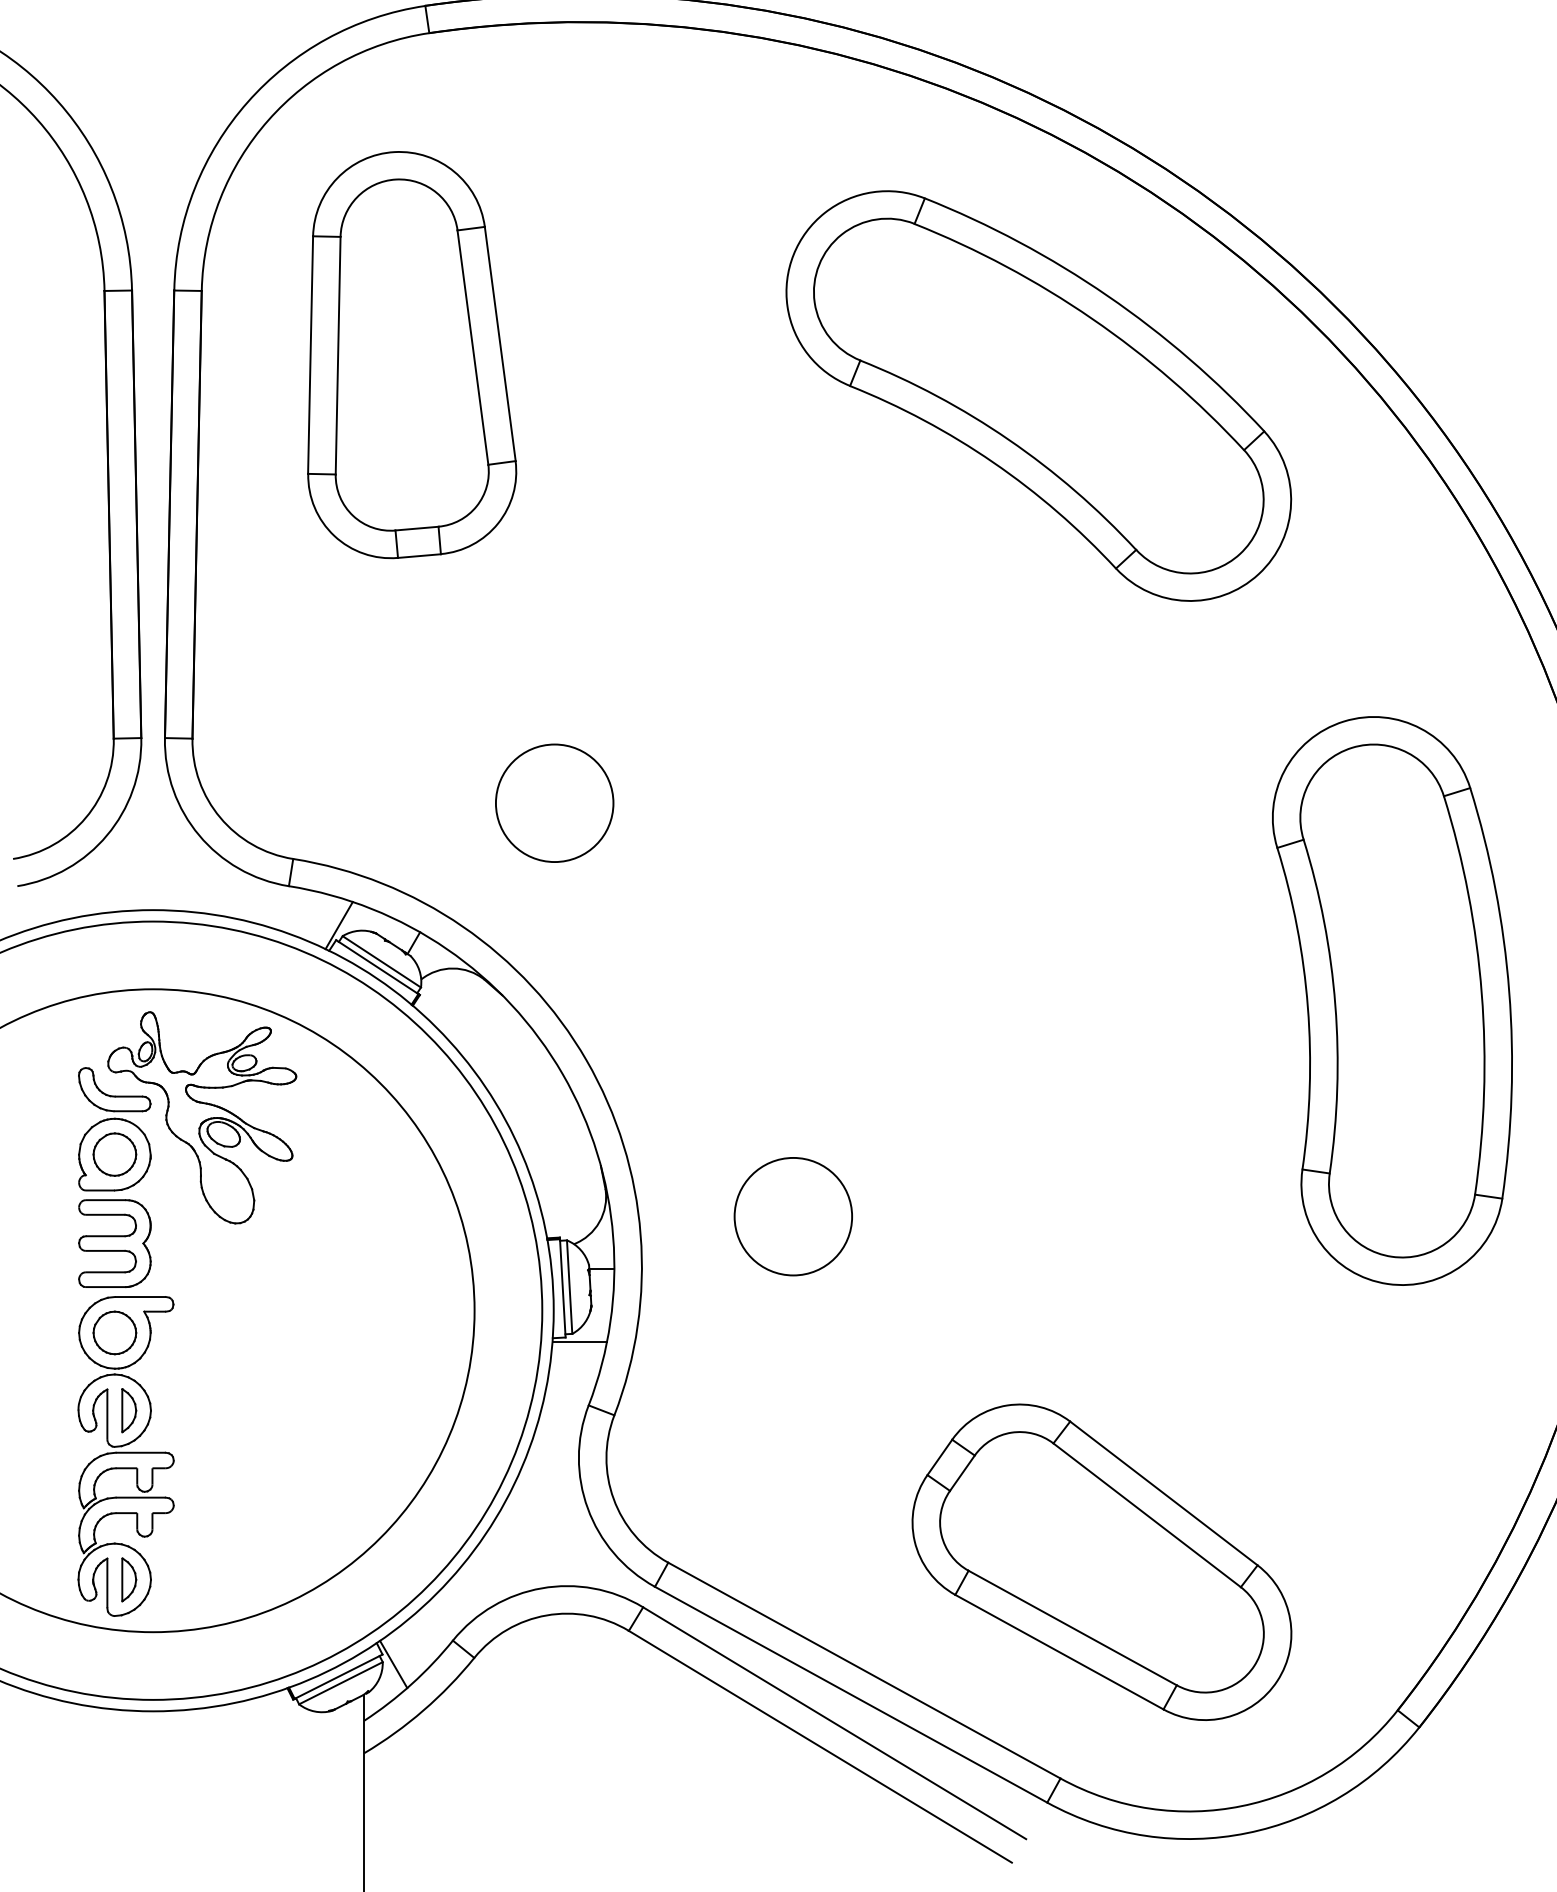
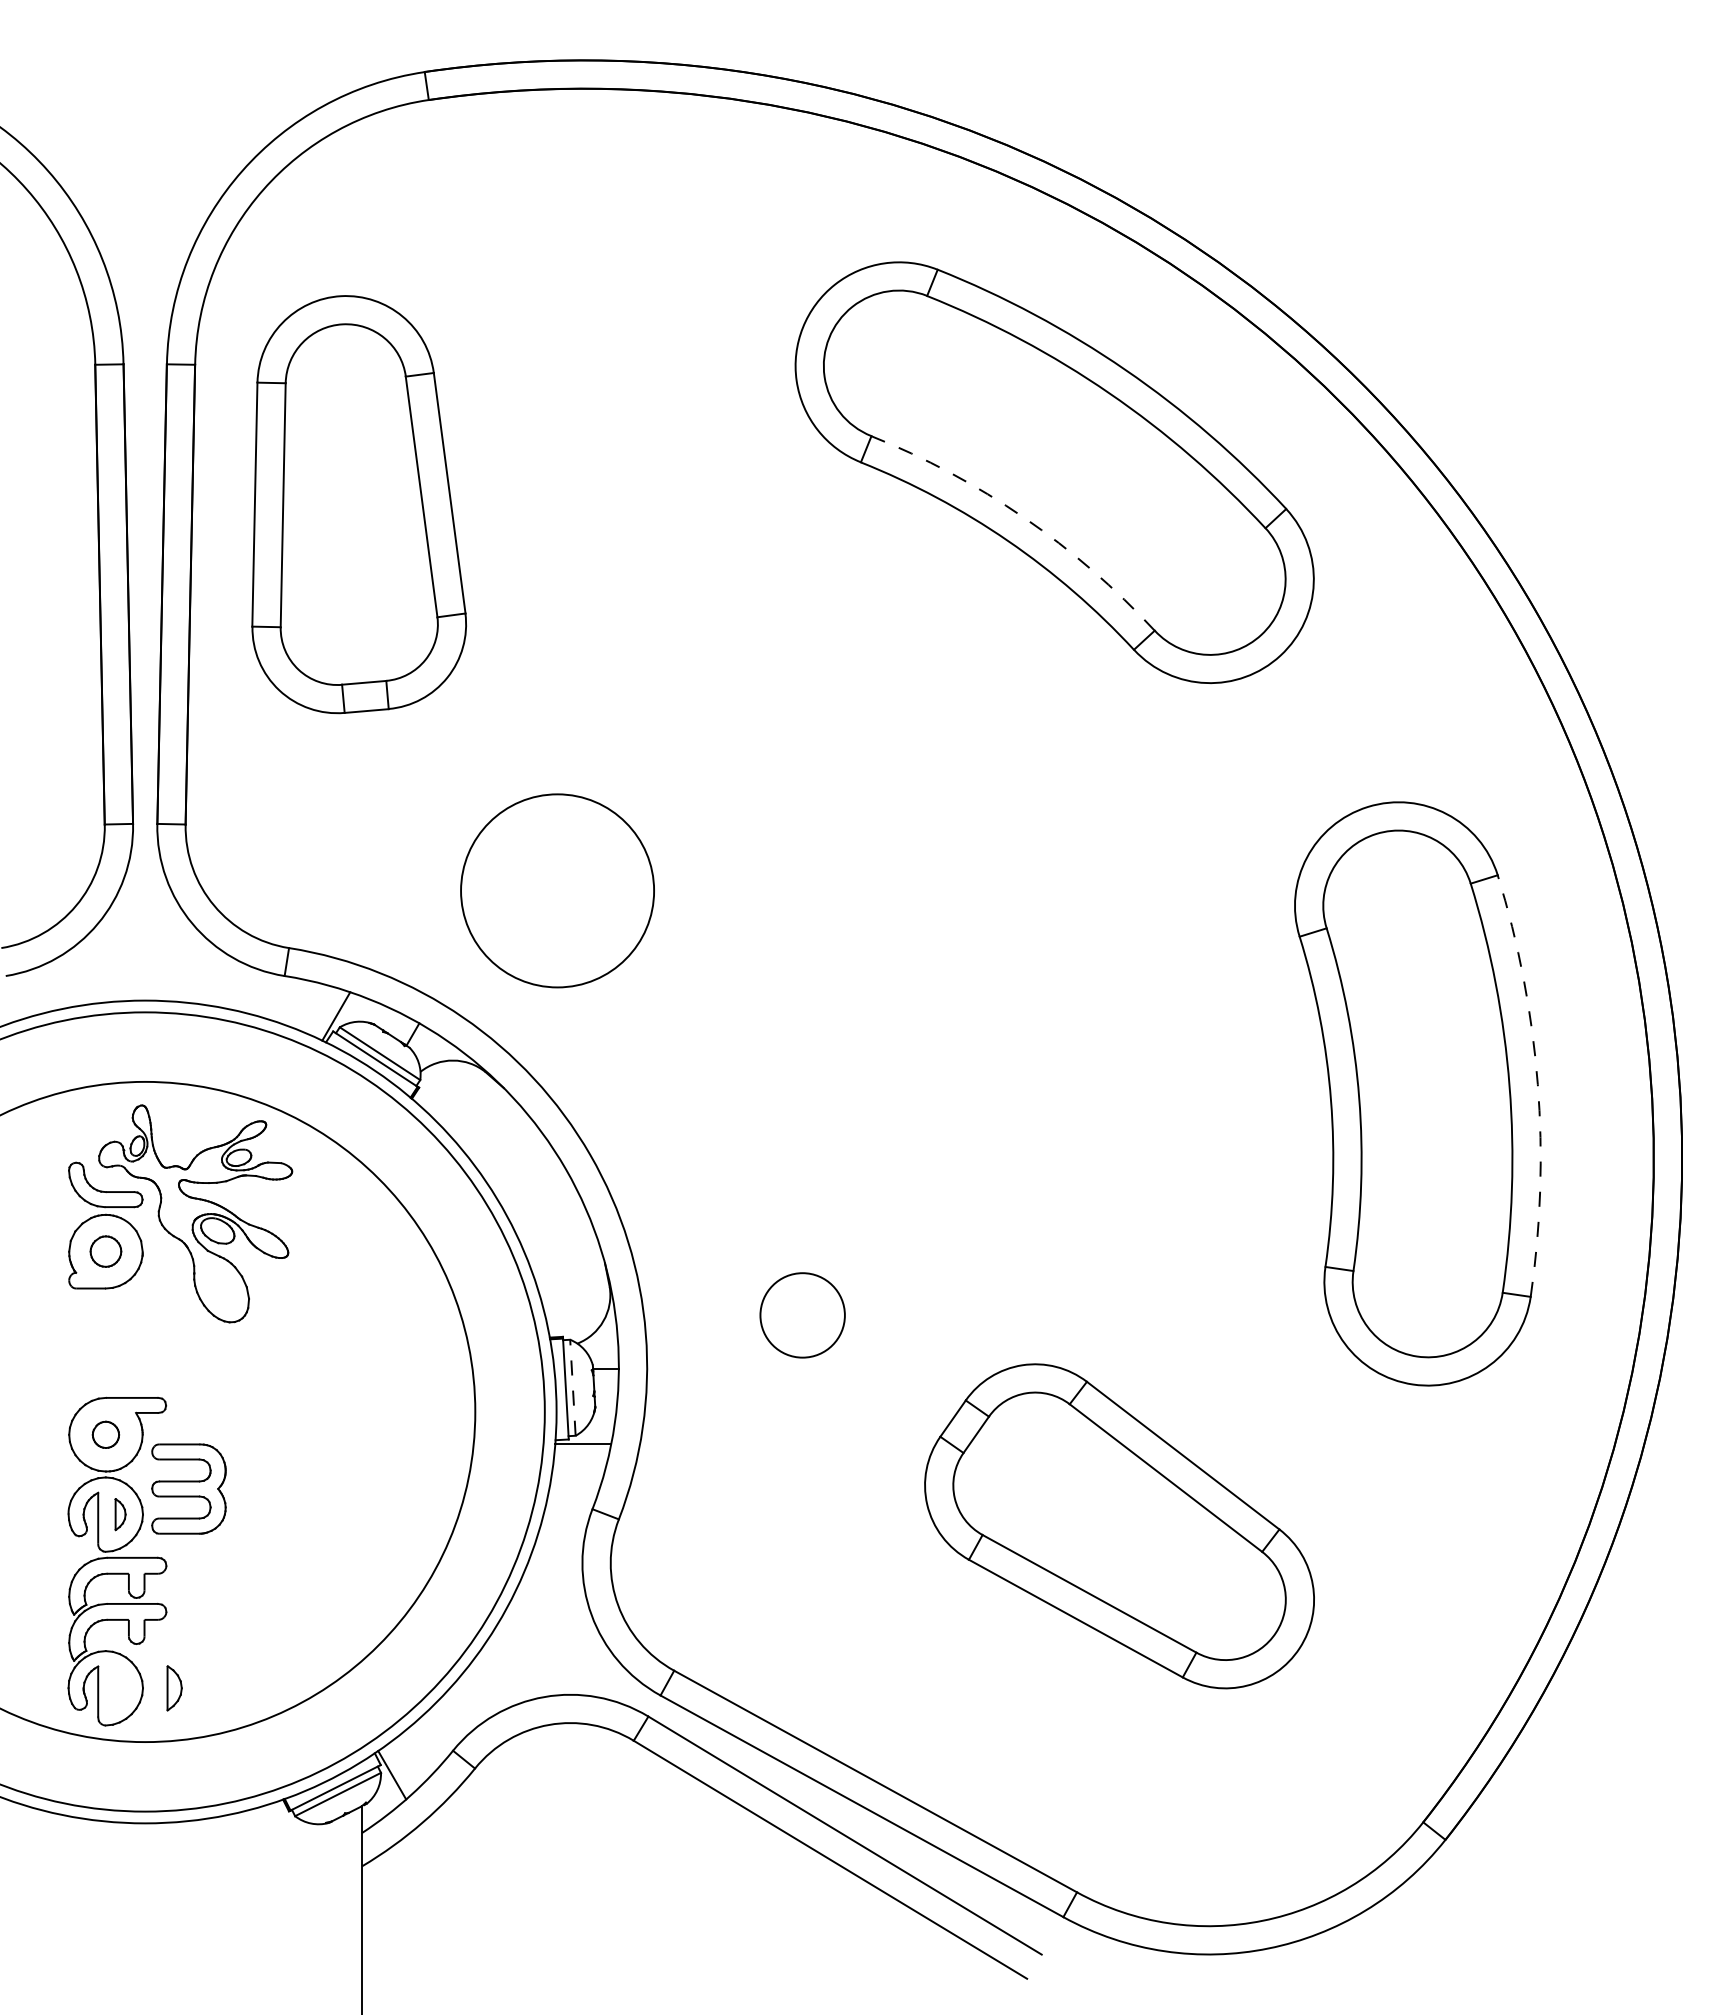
part: (411, 354) -> (358, 504), moved
arc: (1008, 439) -> (1023, 517), solid -> dashed
circle: (554, 802) -> (557, 890), size x1.6
arc: (1508, 991) -> (1537, 1084), solid -> dashed
part: (114, 1154) -> (105, 1251), size x0.7
circle: (793, 1216) -> (802, 1315), size x0.7
part: (114, 1243) -> (188, 1488), moved
line: (569, 1286) -> (572, 1387), solid -> dashed
part: (114, 1332) -> (105, 1434), size x0.6
part: (129, 1410) -> (120, 1514), size x0.7
part: (1101, 1562) -> (1119, 1526), moved
part: (129, 1580) -> (174, 1688), moved

